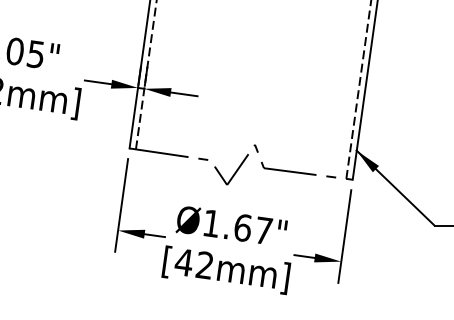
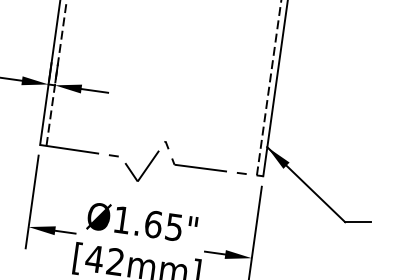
text: (263, 230) -> (174, 227), Ø1.67" -> Ø1.65"

